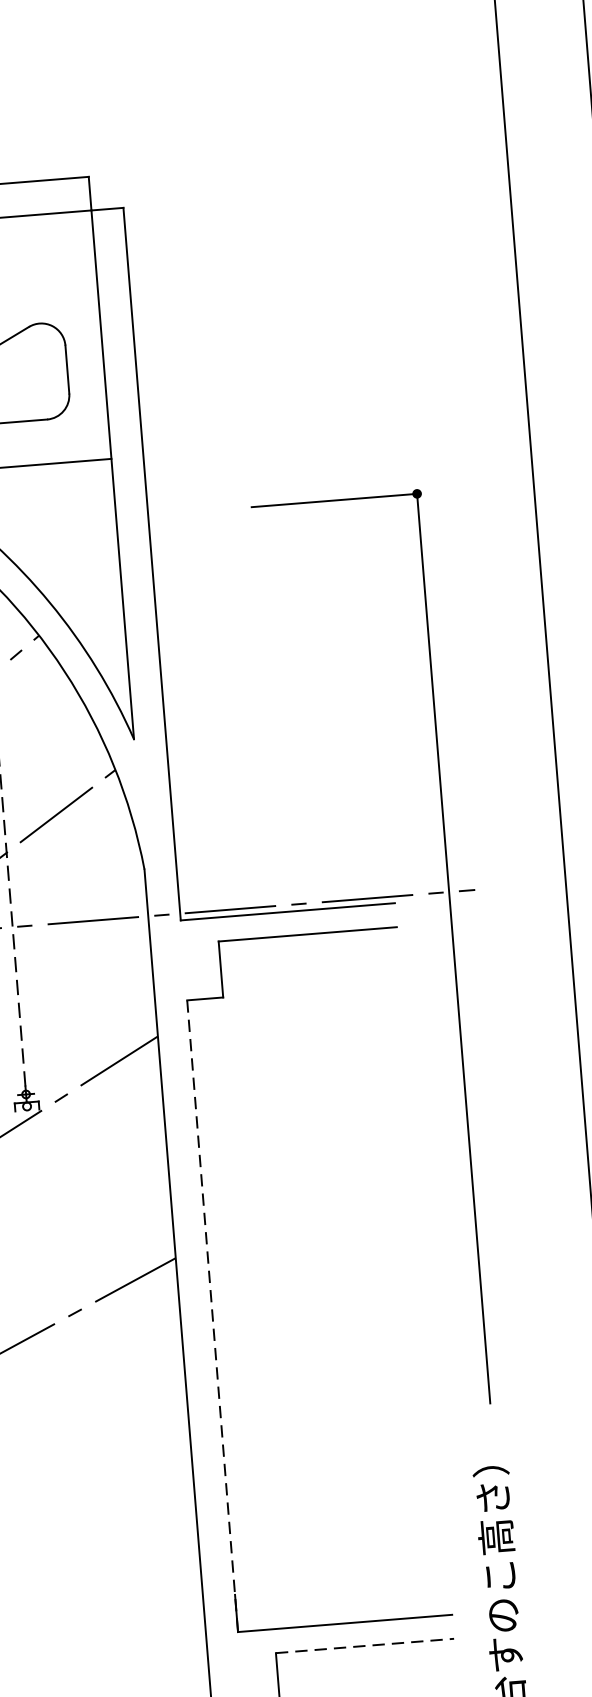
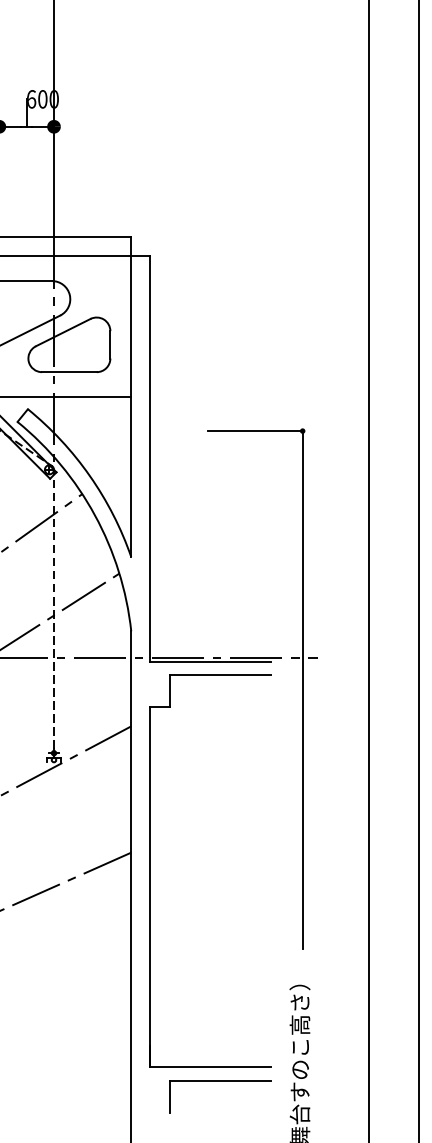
line: (212, 1316) -> (149, 887), dashed -> solid
line: (364, 1645) -> (220, 1080), dashed -> solid

